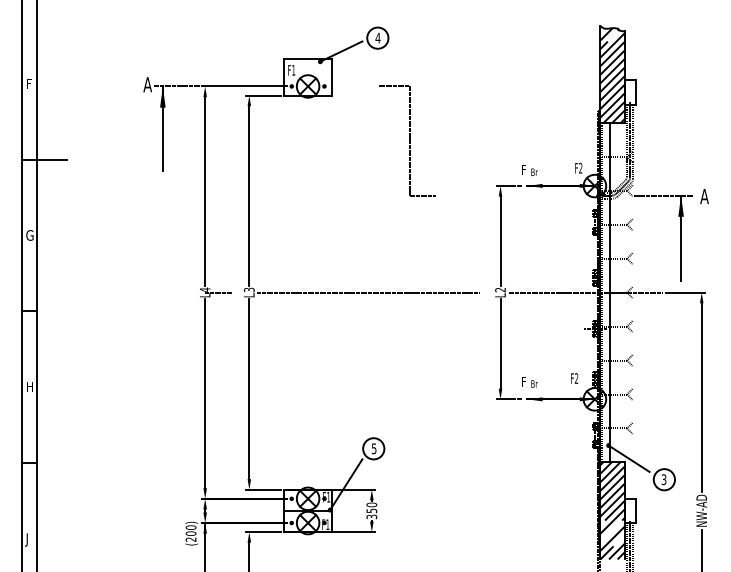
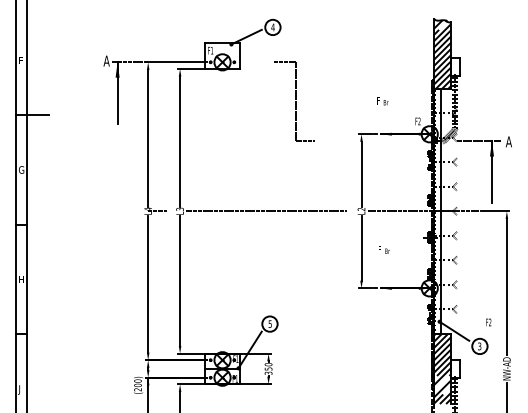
text: (529, 170) -> (382, 101), moved
text: (574, 378) -> (488, 322), moved
text: (529, 382) -> (383, 250), moved

